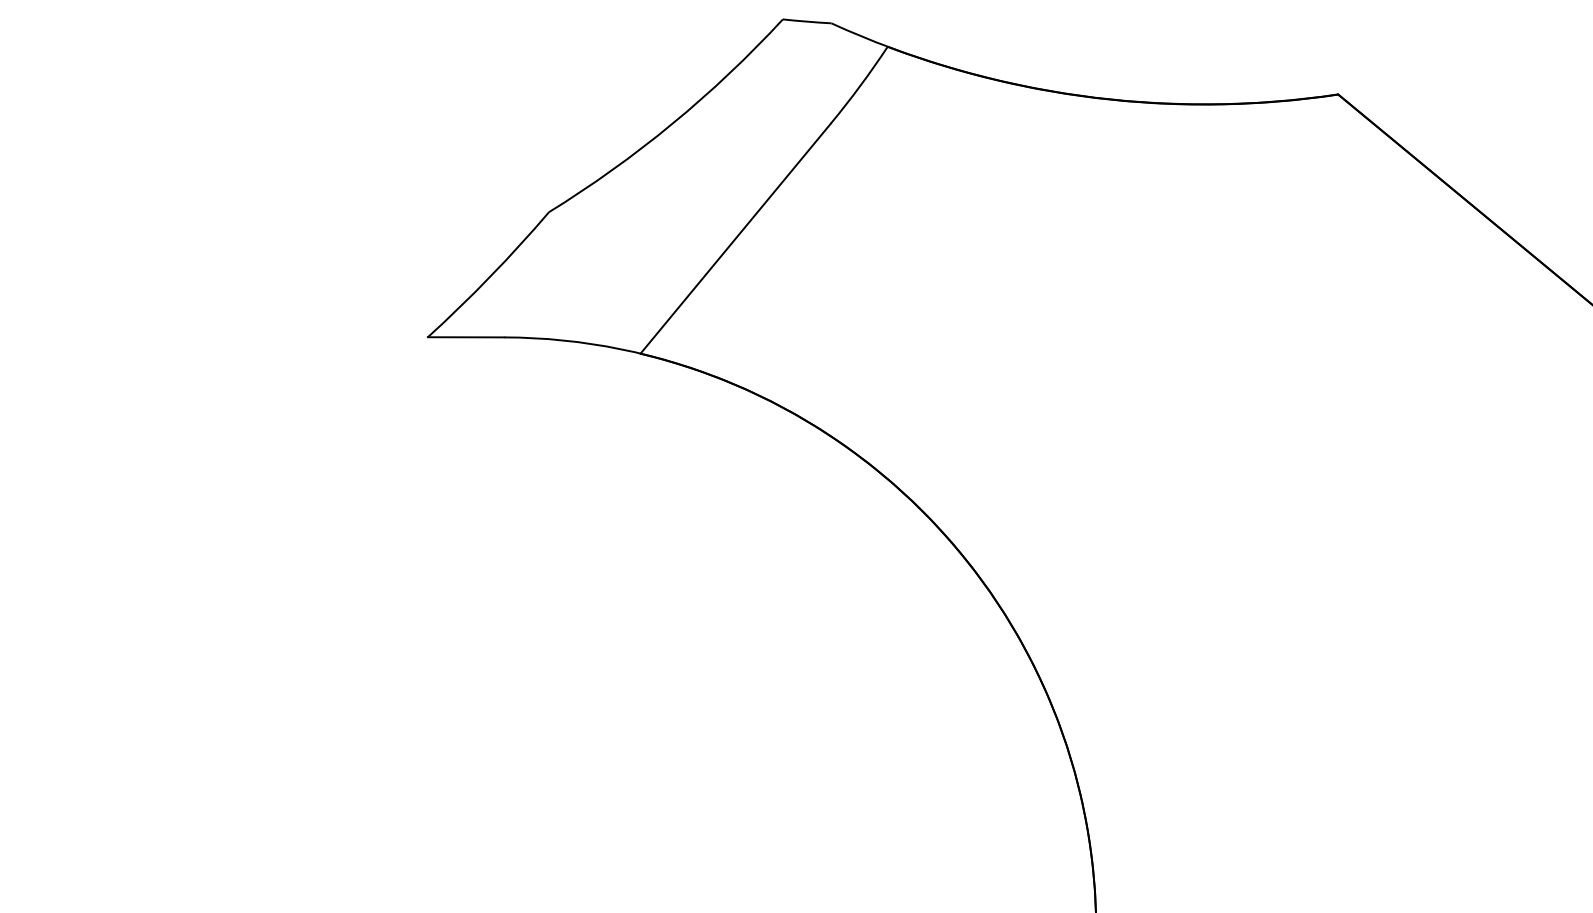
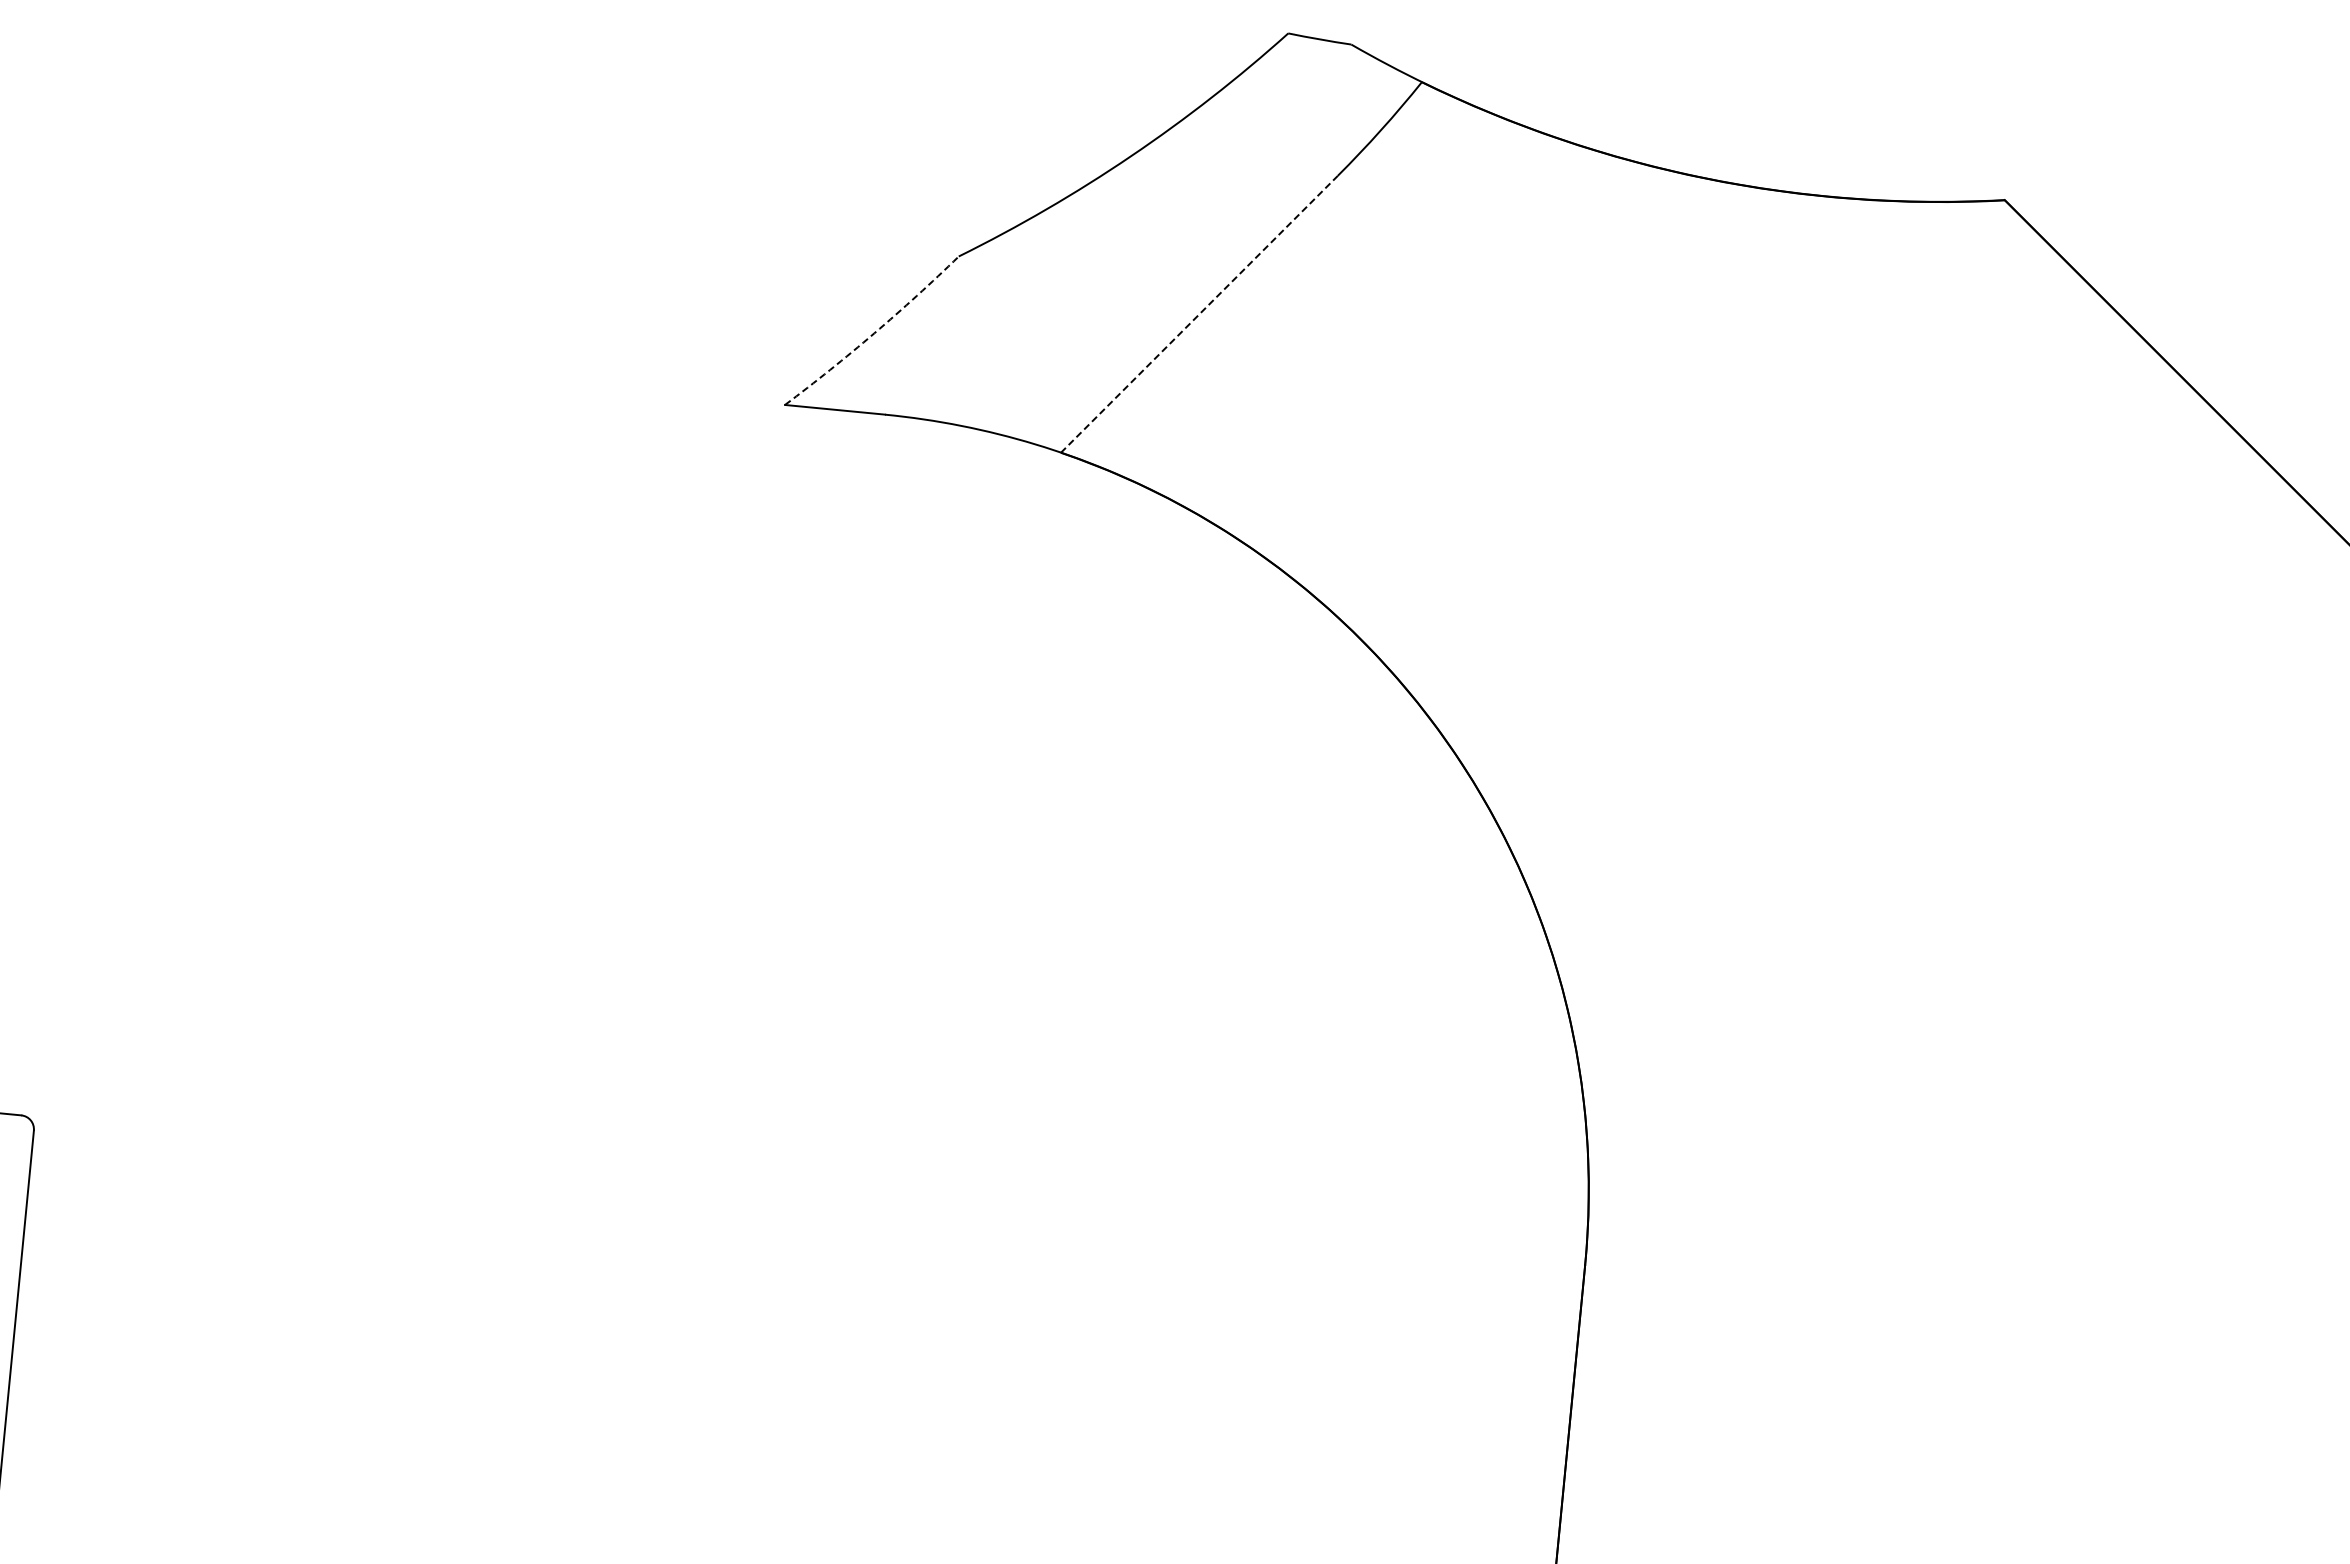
line: (735, 238) -> (1199, 314), solid -> dashed
arc: (490, 276) -> (874, 333), solid -> dashed

